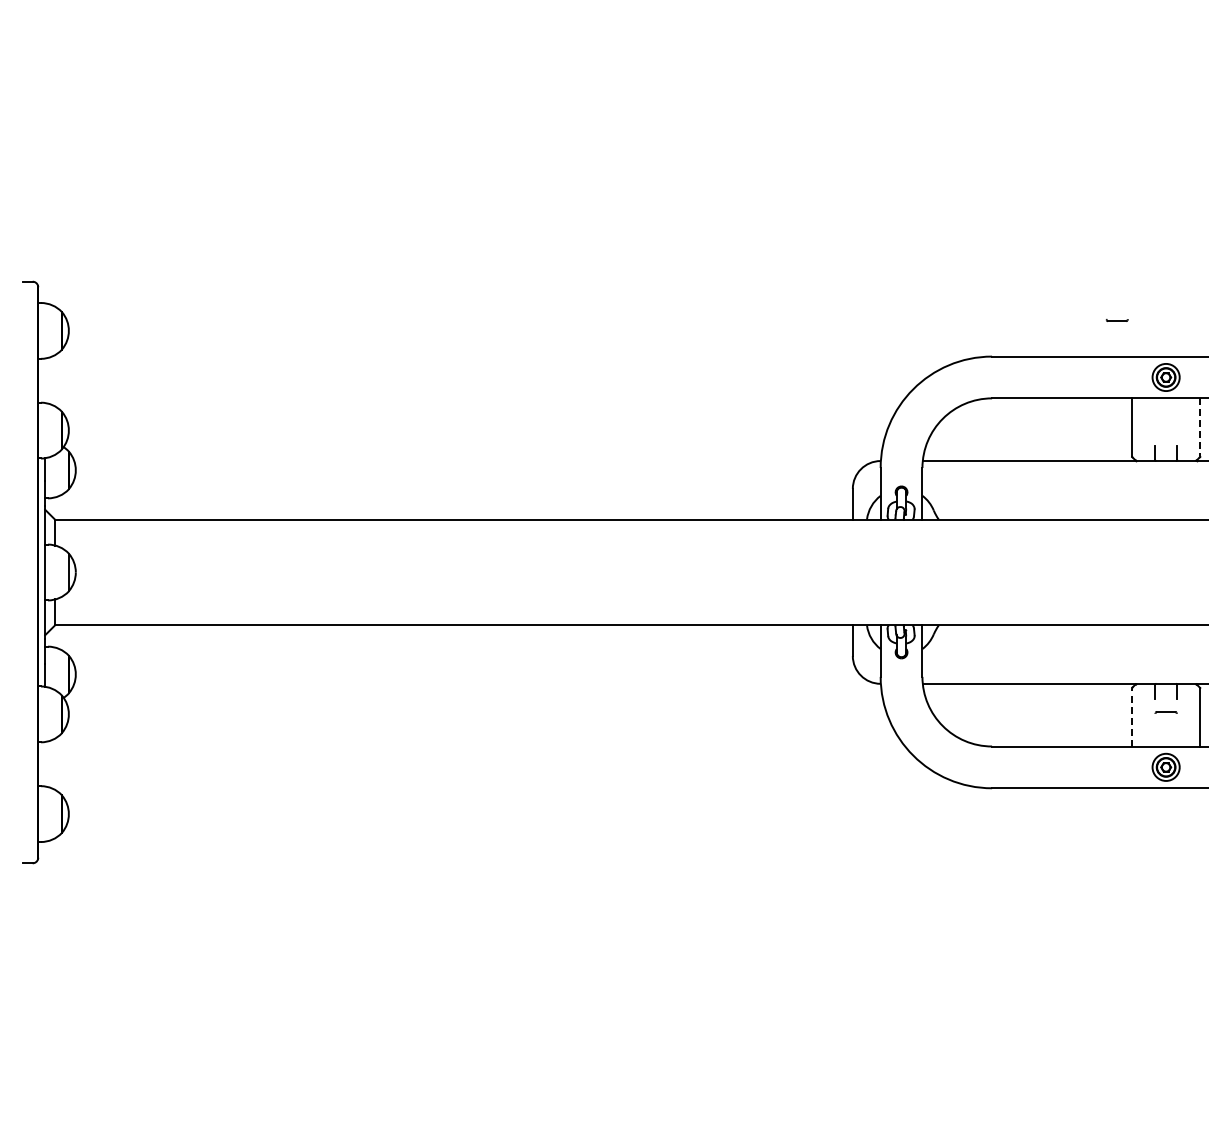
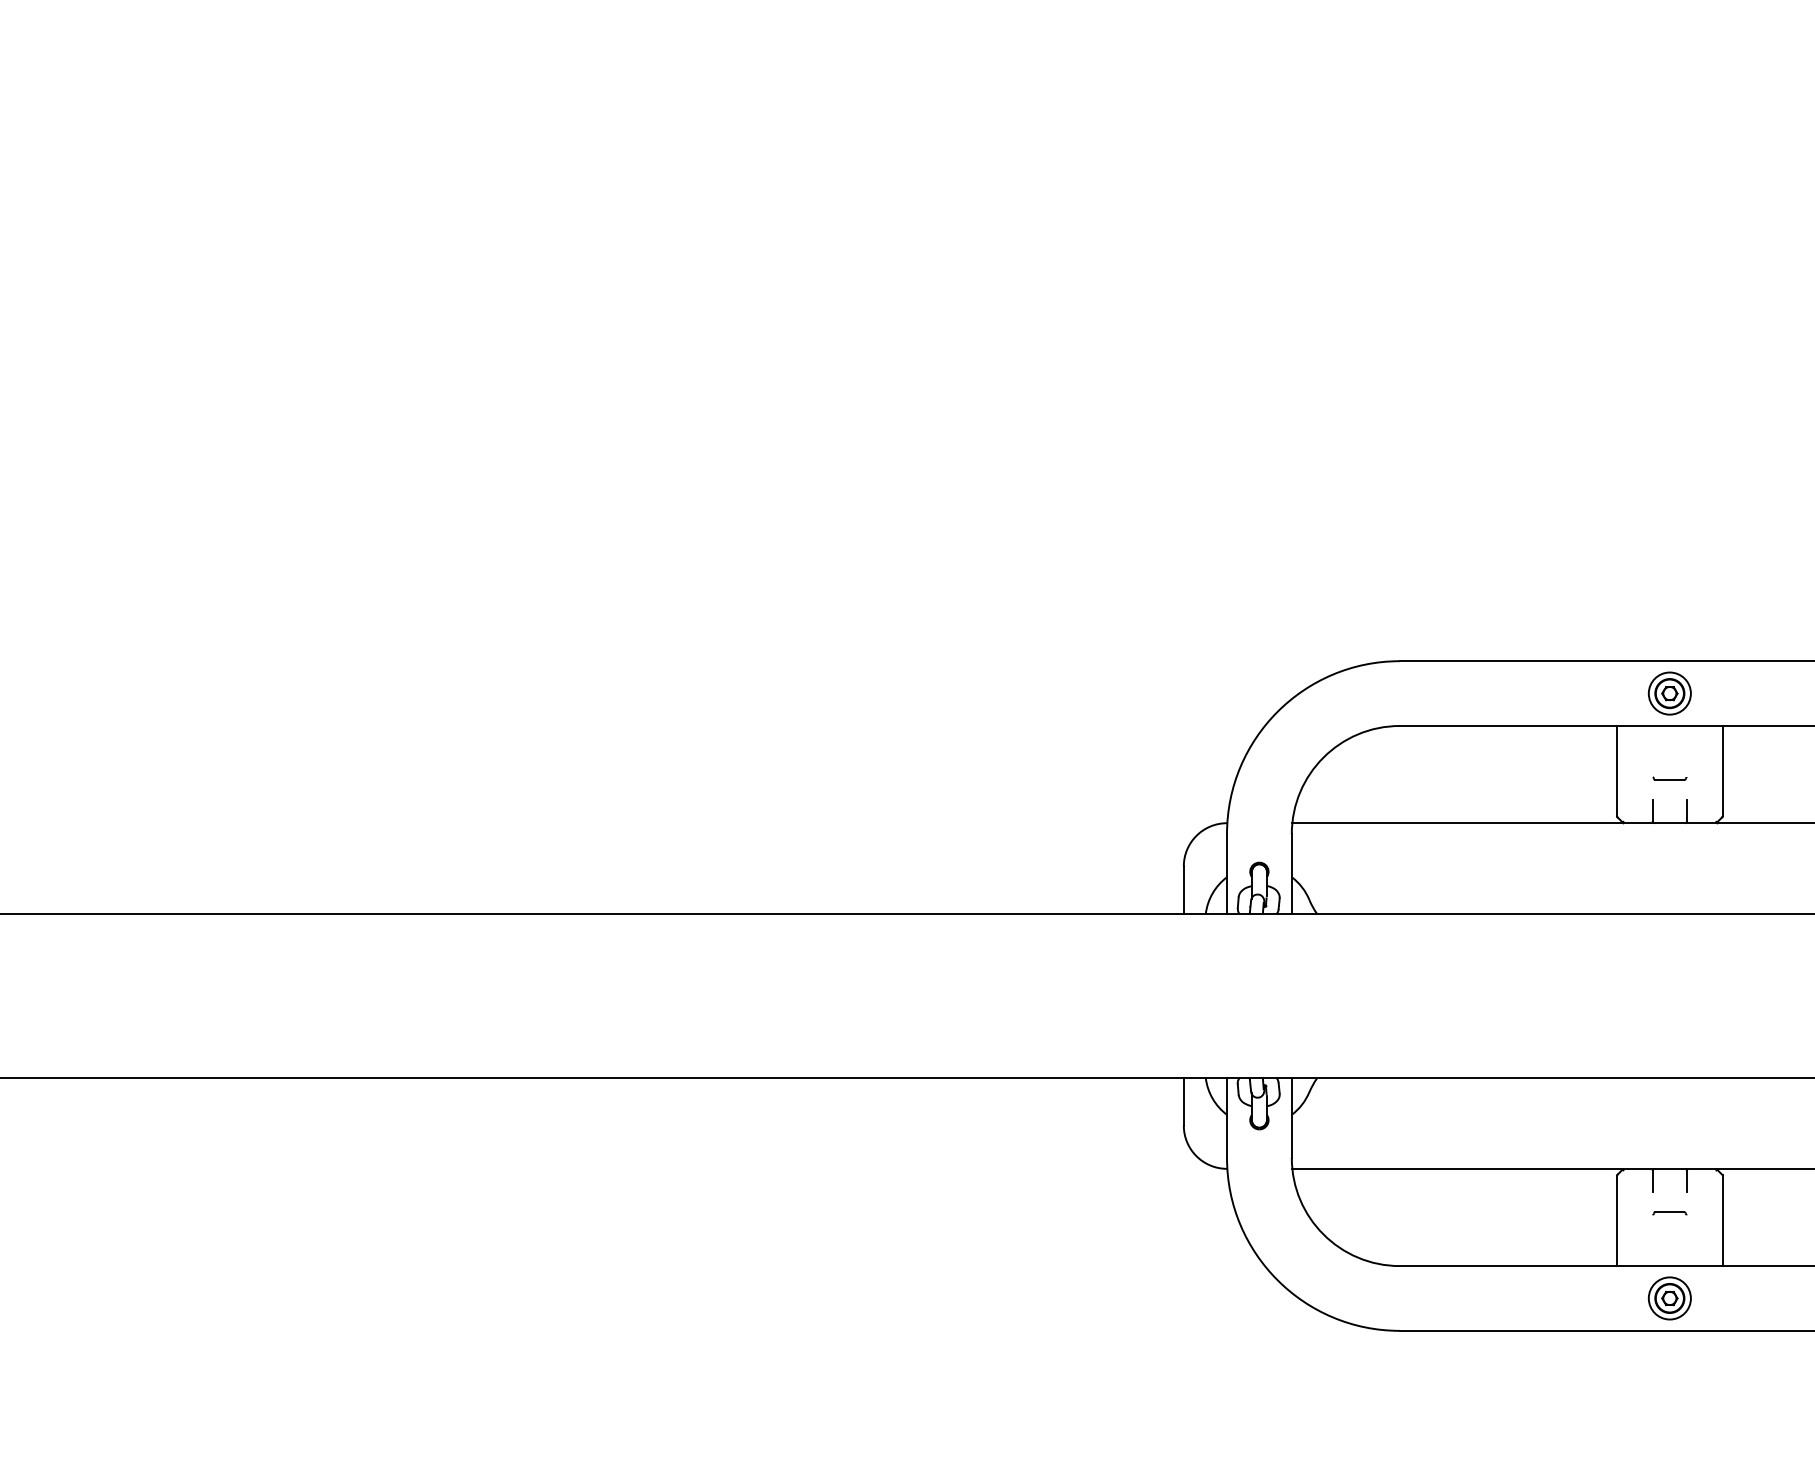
line: (1117, 320) -> (1670, 778), moved
line: (1200, 427) -> (1723, 771), dashed -> solid
line: (1132, 717) -> (1617, 1221), dashed -> solid

